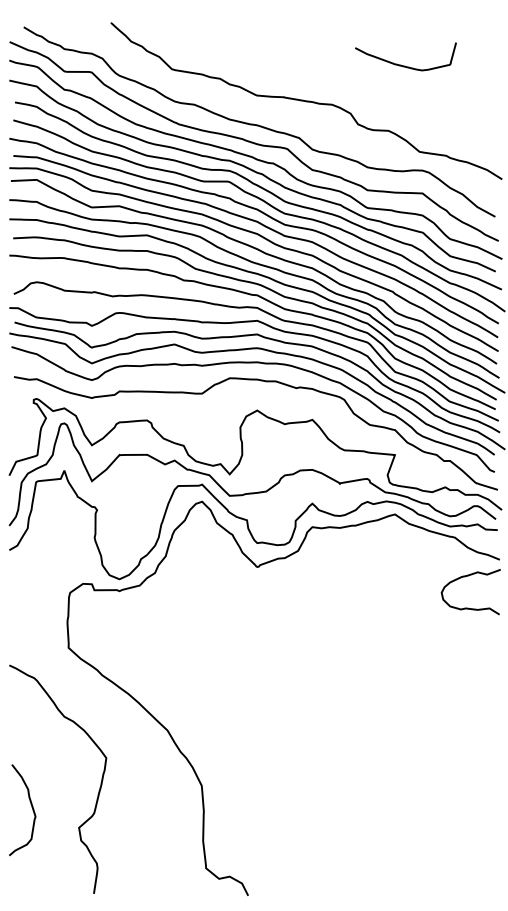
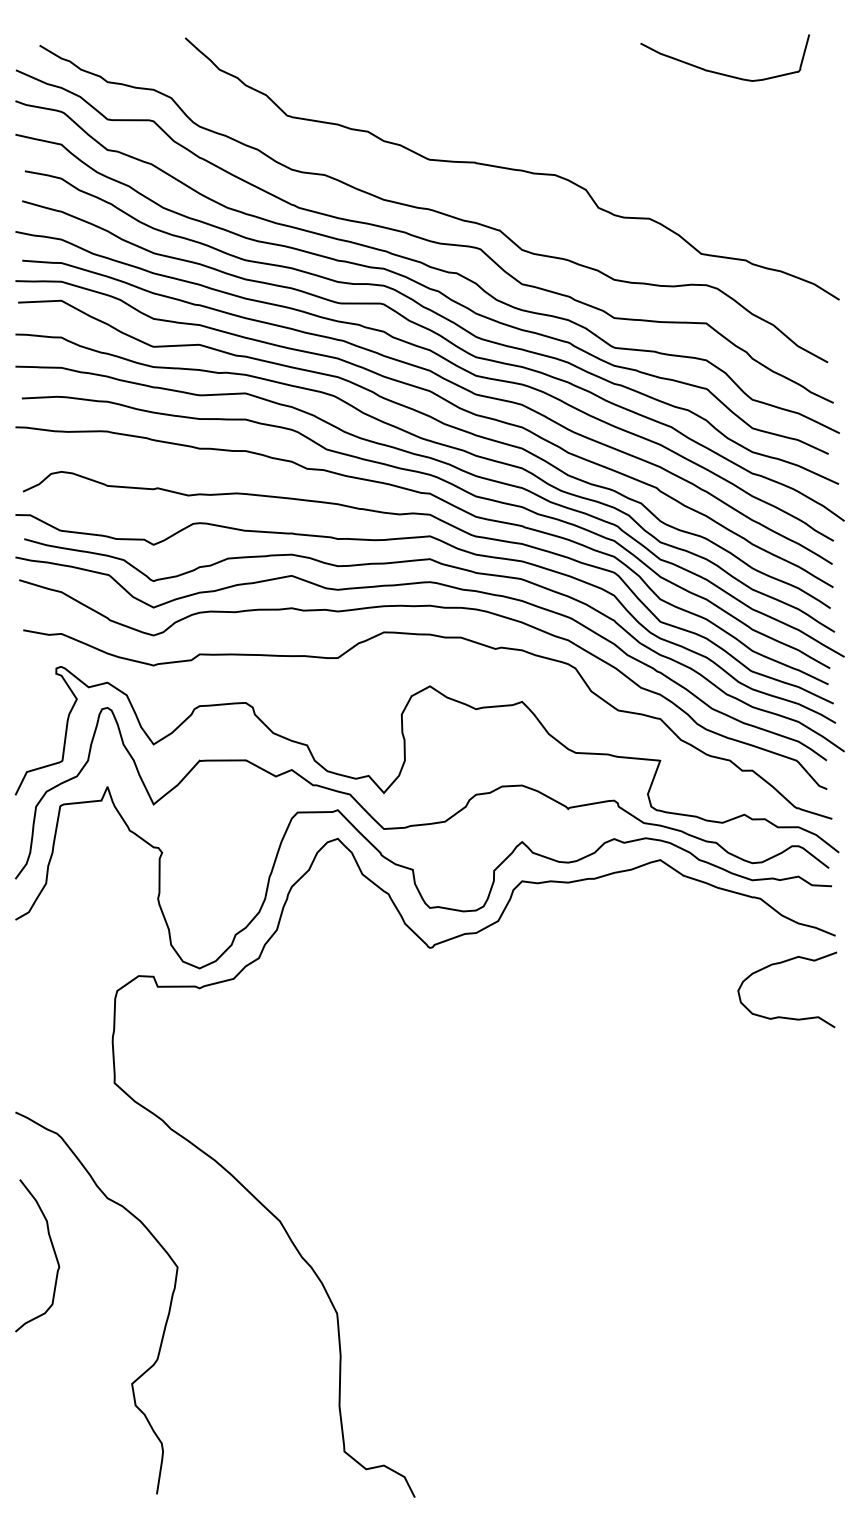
curve: (401, 64) -> (717, 71), moved
curve: (31, 807) -> (52, 1251), moved

